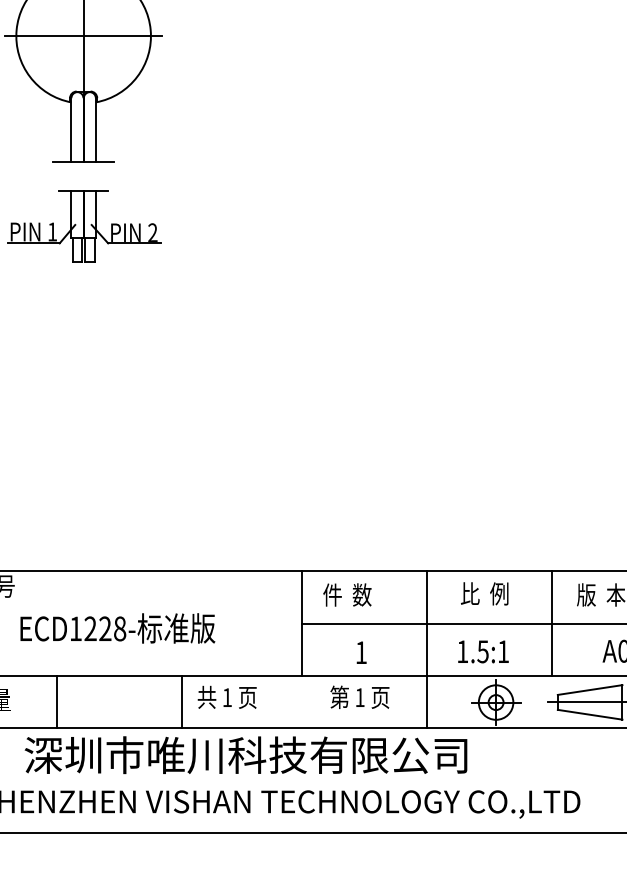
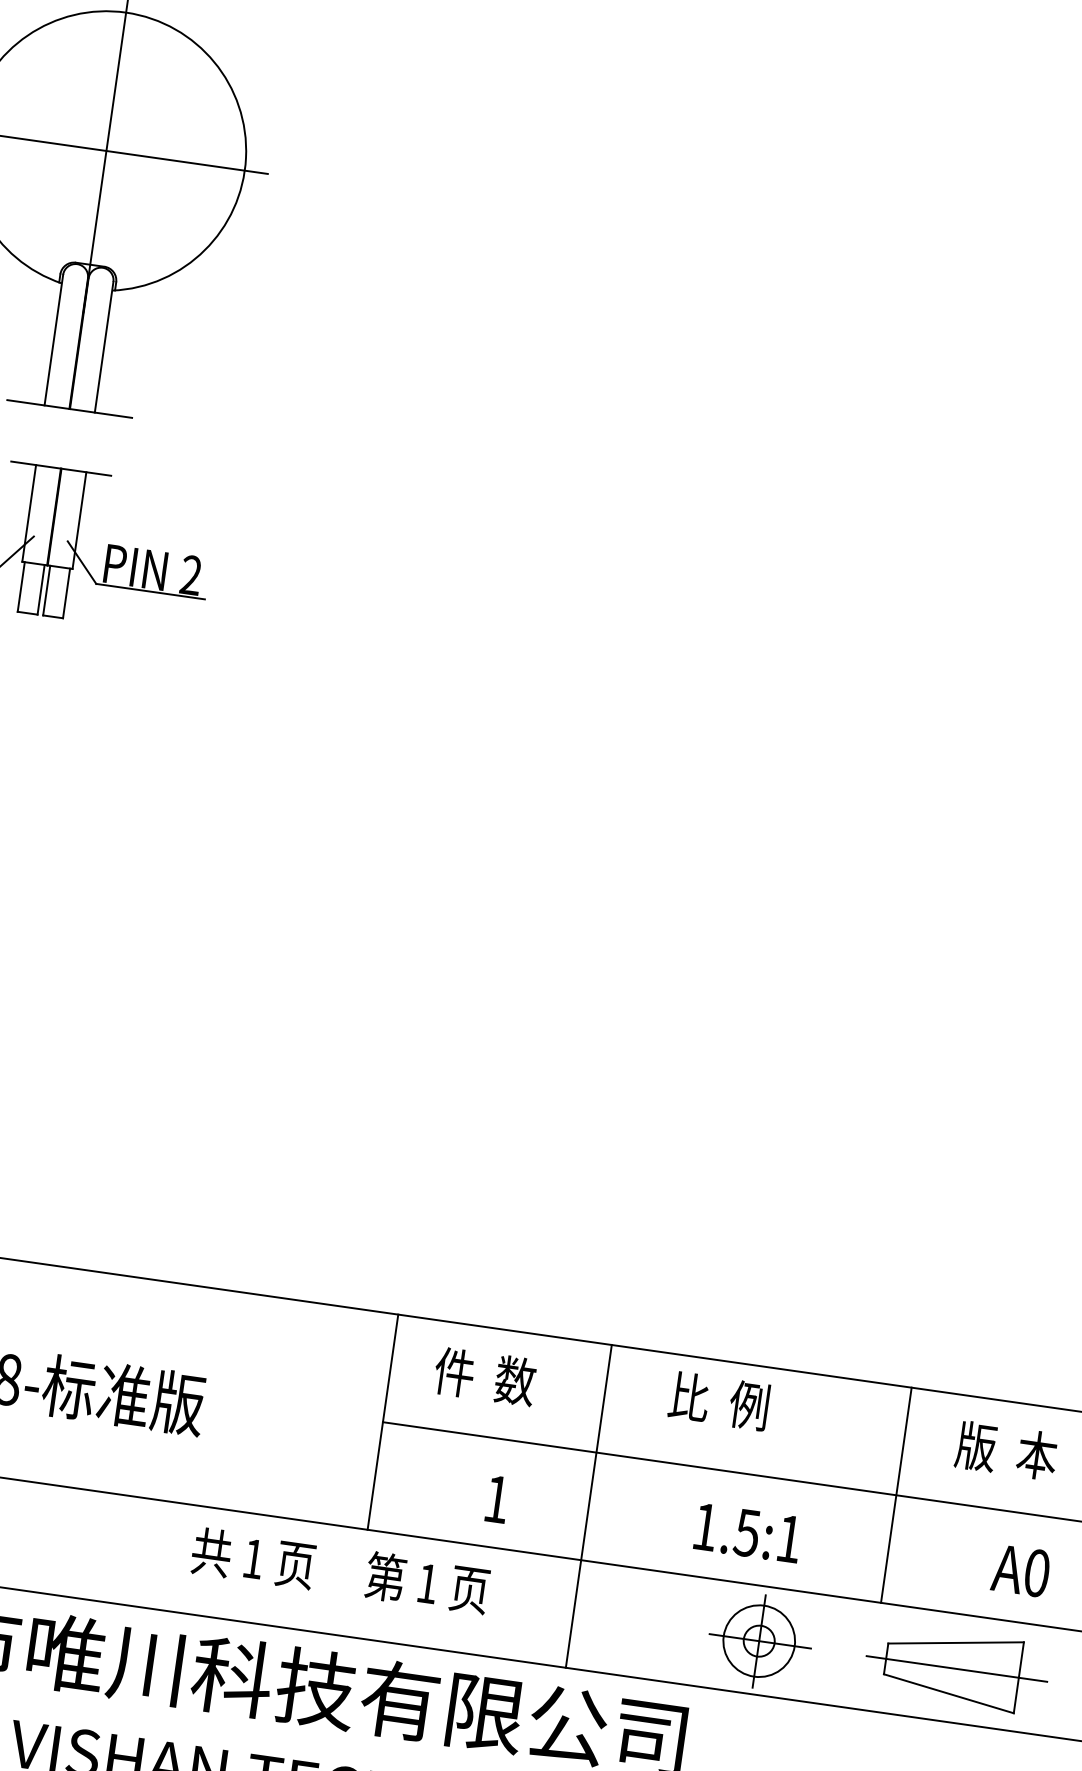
text: (484, 593) -> (718, 1400), moved
line: (426, 649) -> (588, 1505), moved
text: (226, 696) -> (252, 1556), moved
text: (359, 696) -> (426, 1581), moved
line: (182, 702) -> (114, 1549), removed

